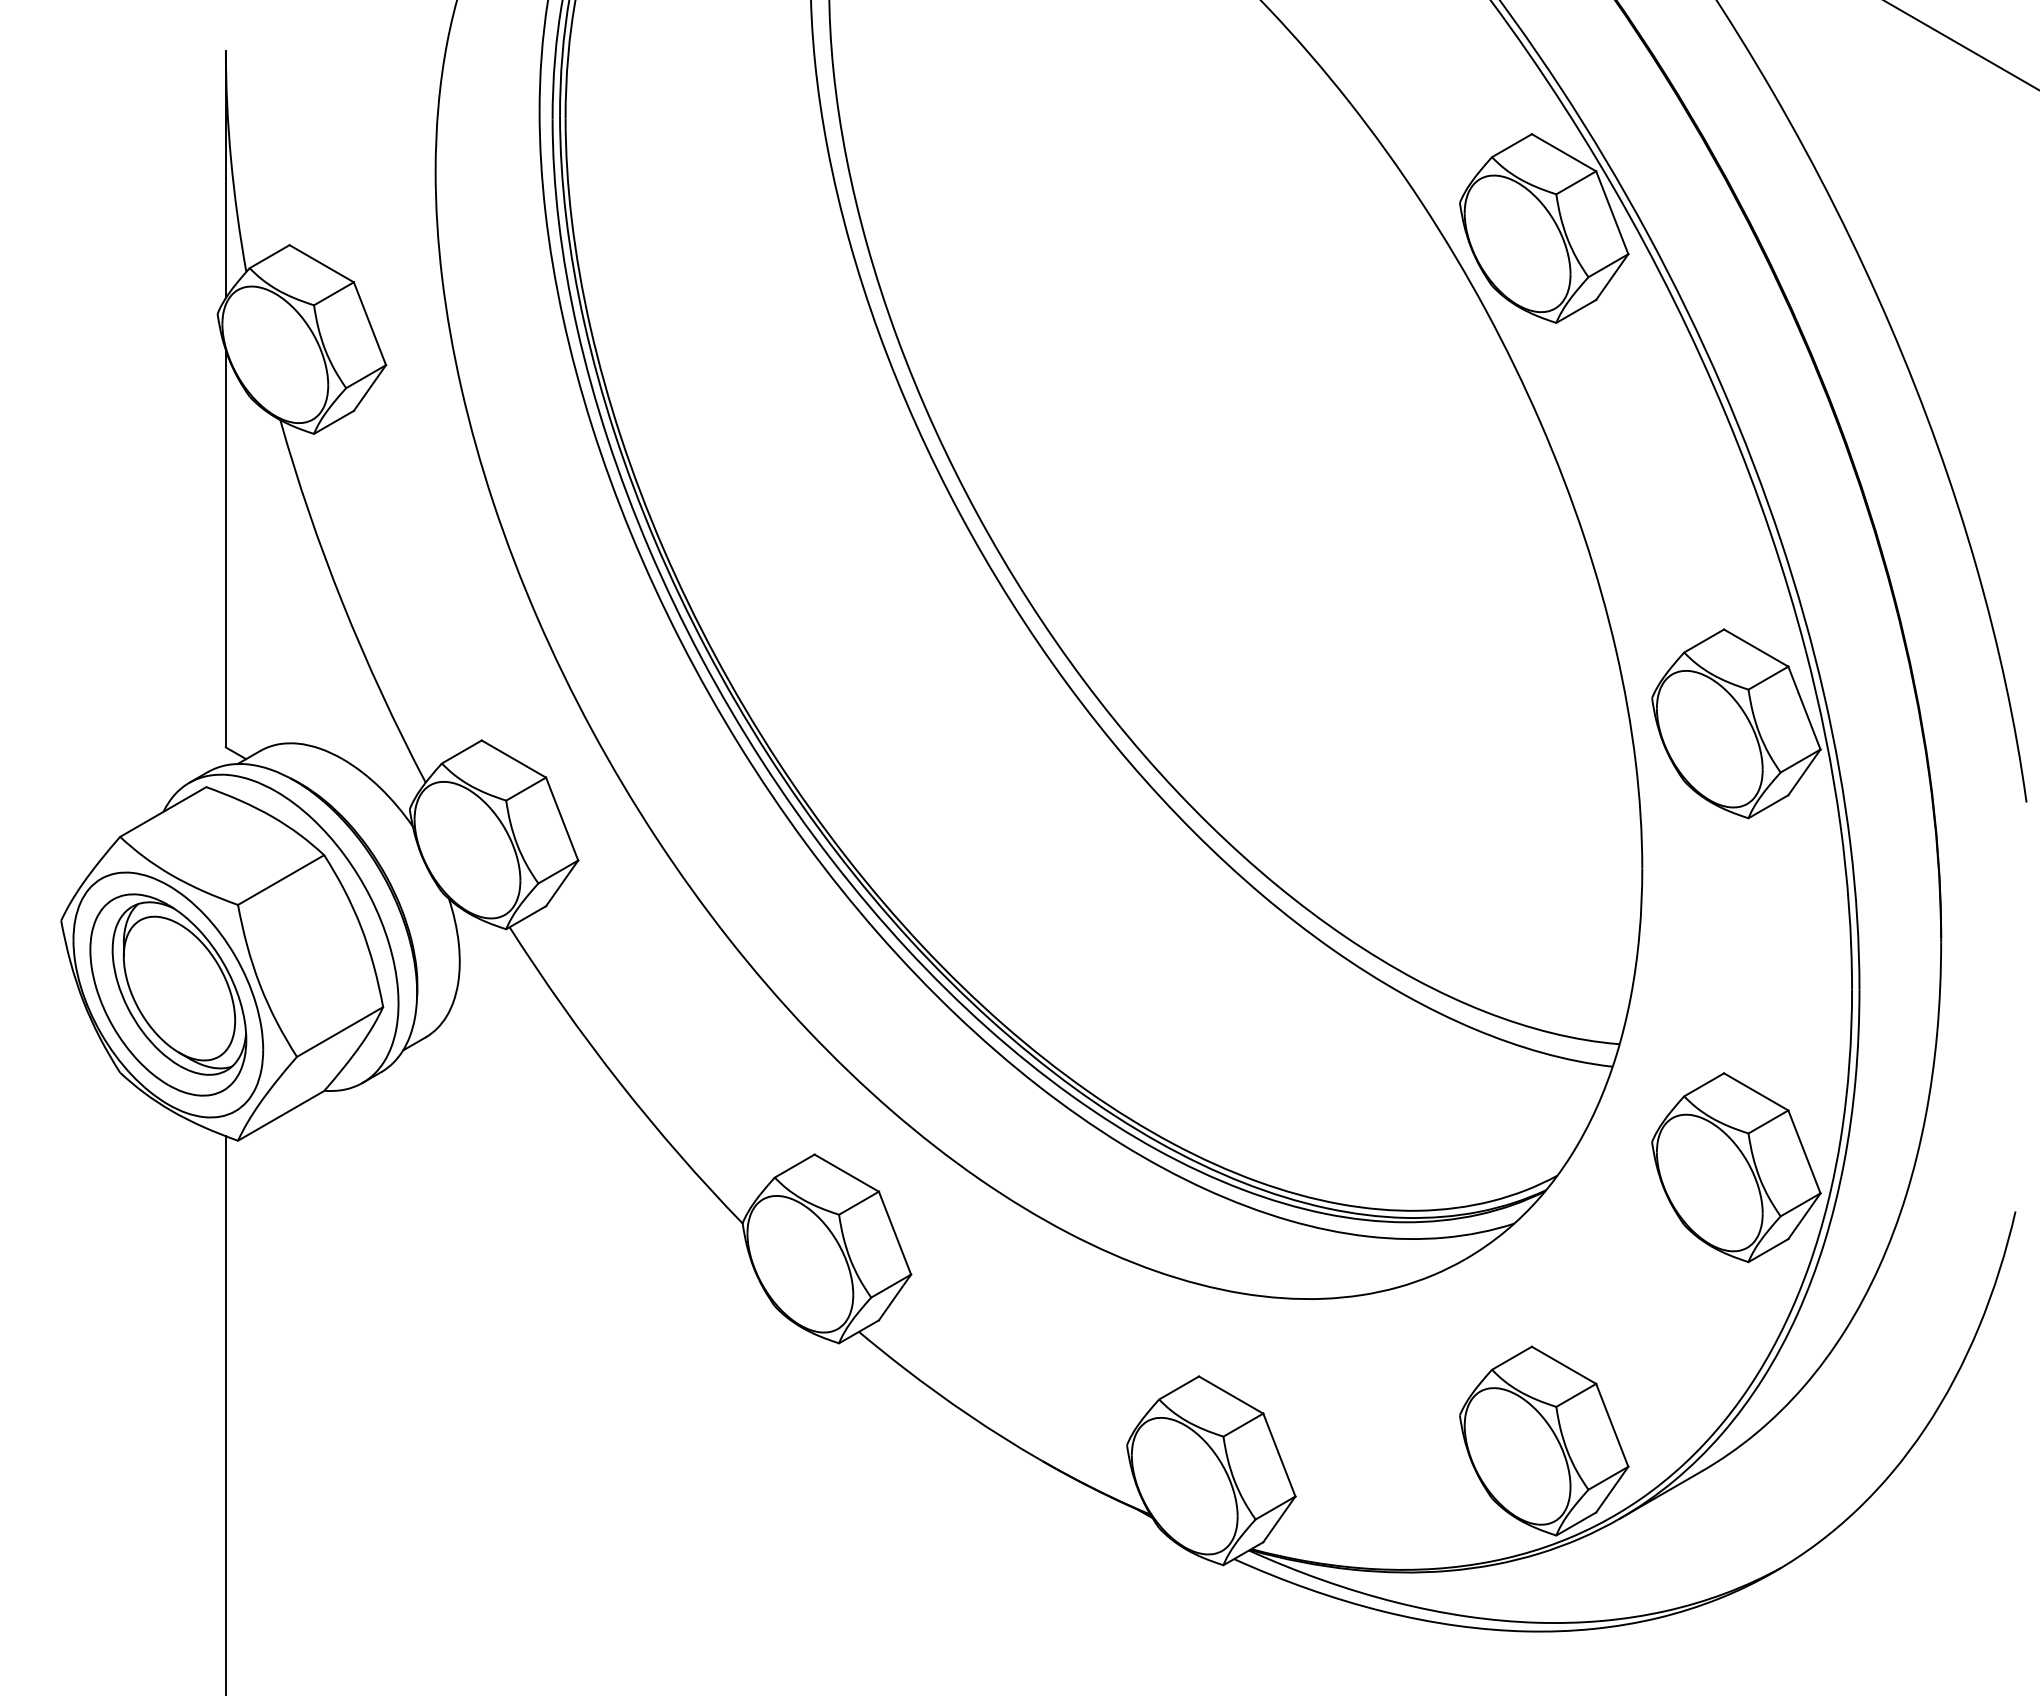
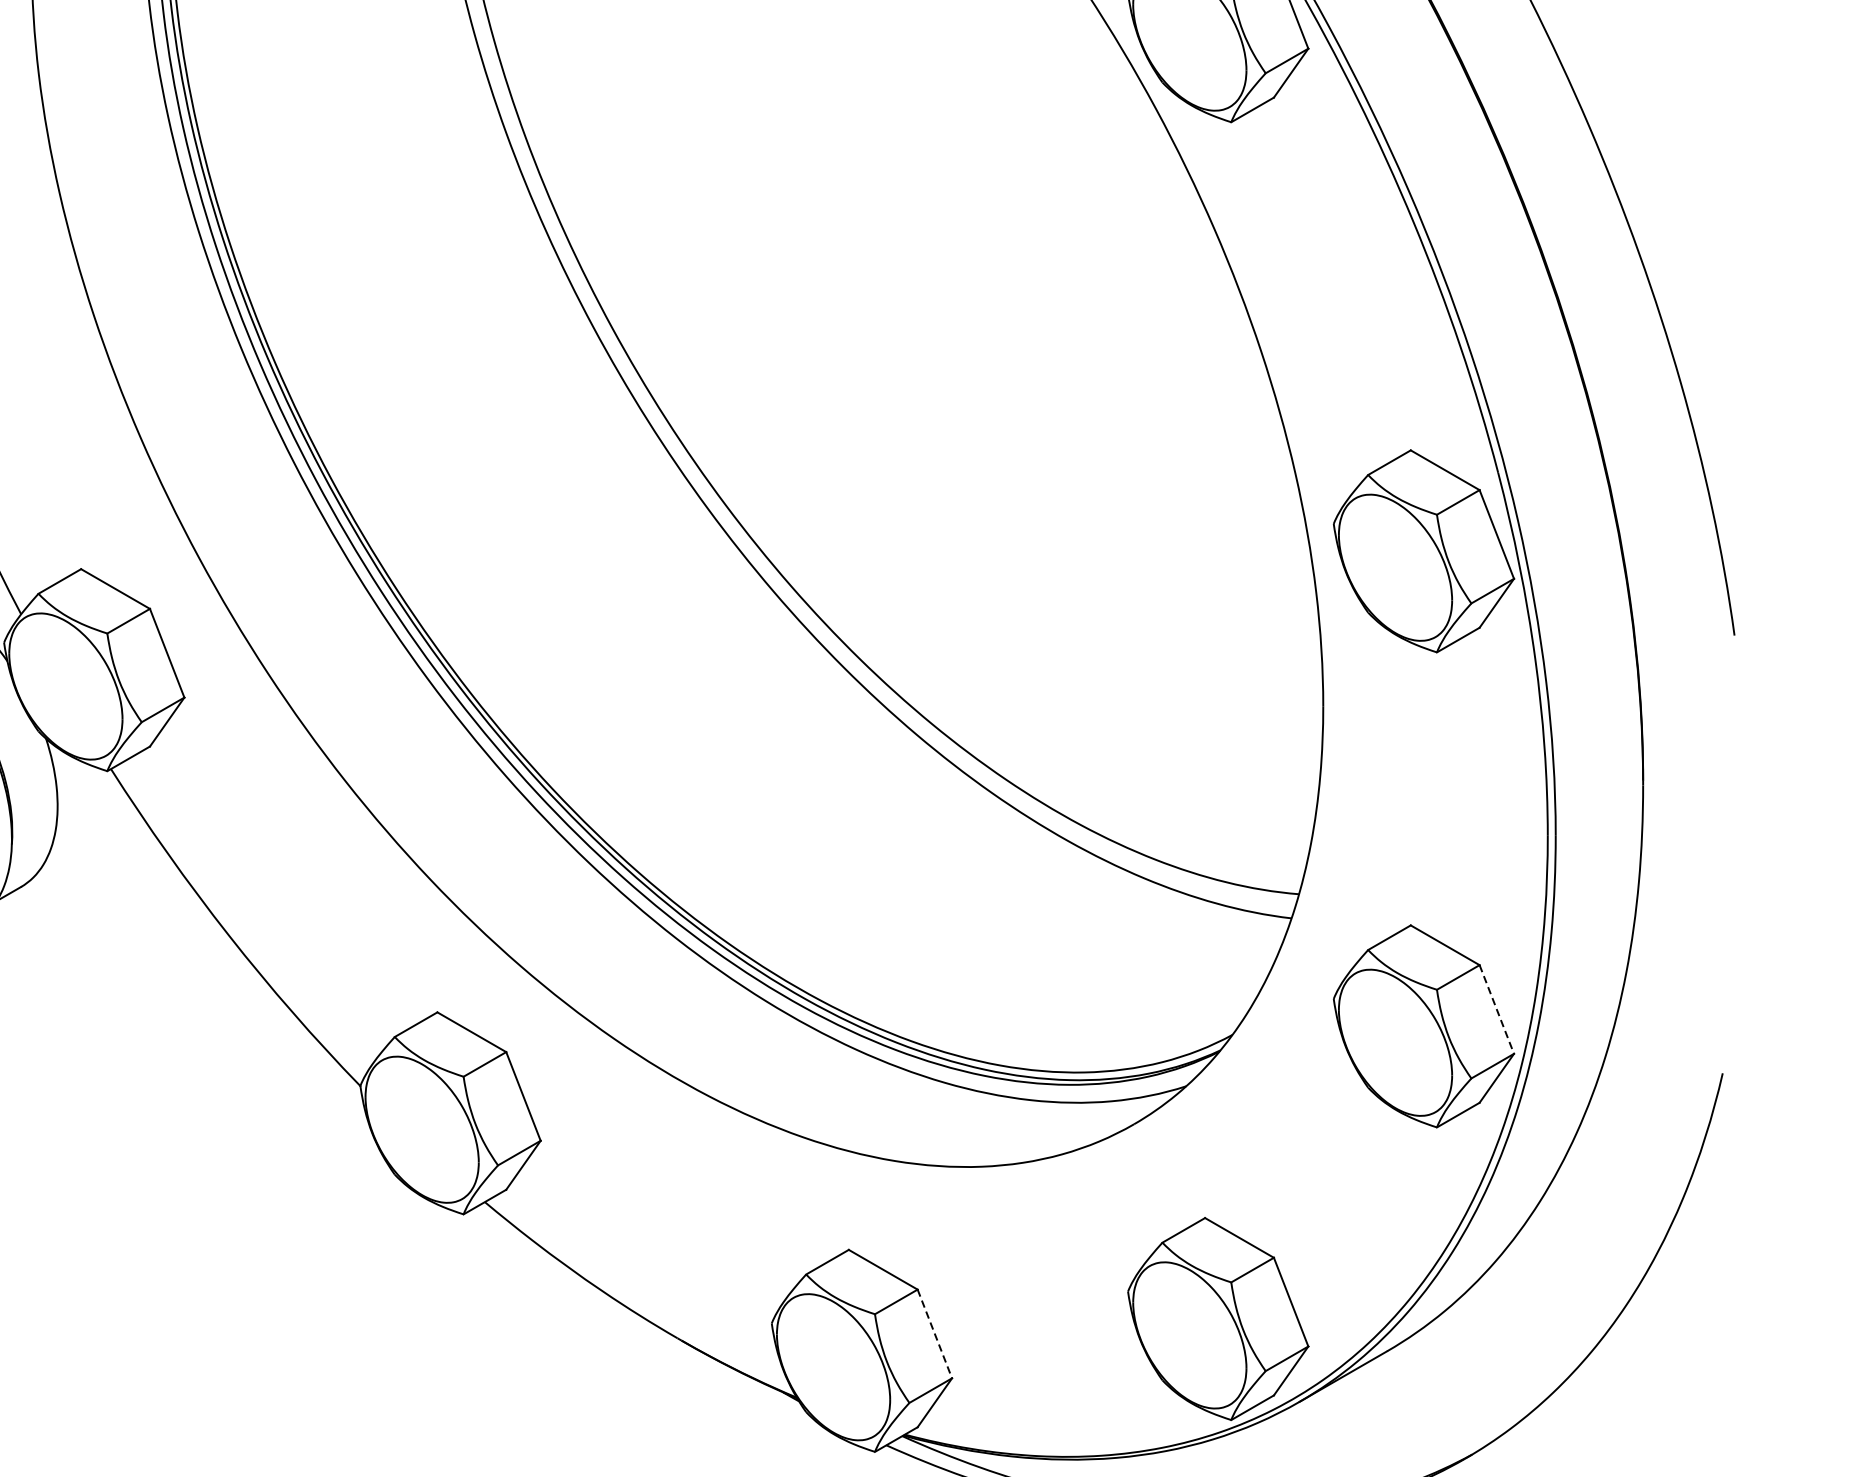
line: (1804, 1152) -> (1496, 1010), solid -> dashed
line: (1279, 1455) -> (934, 1334), solid -> dashed

